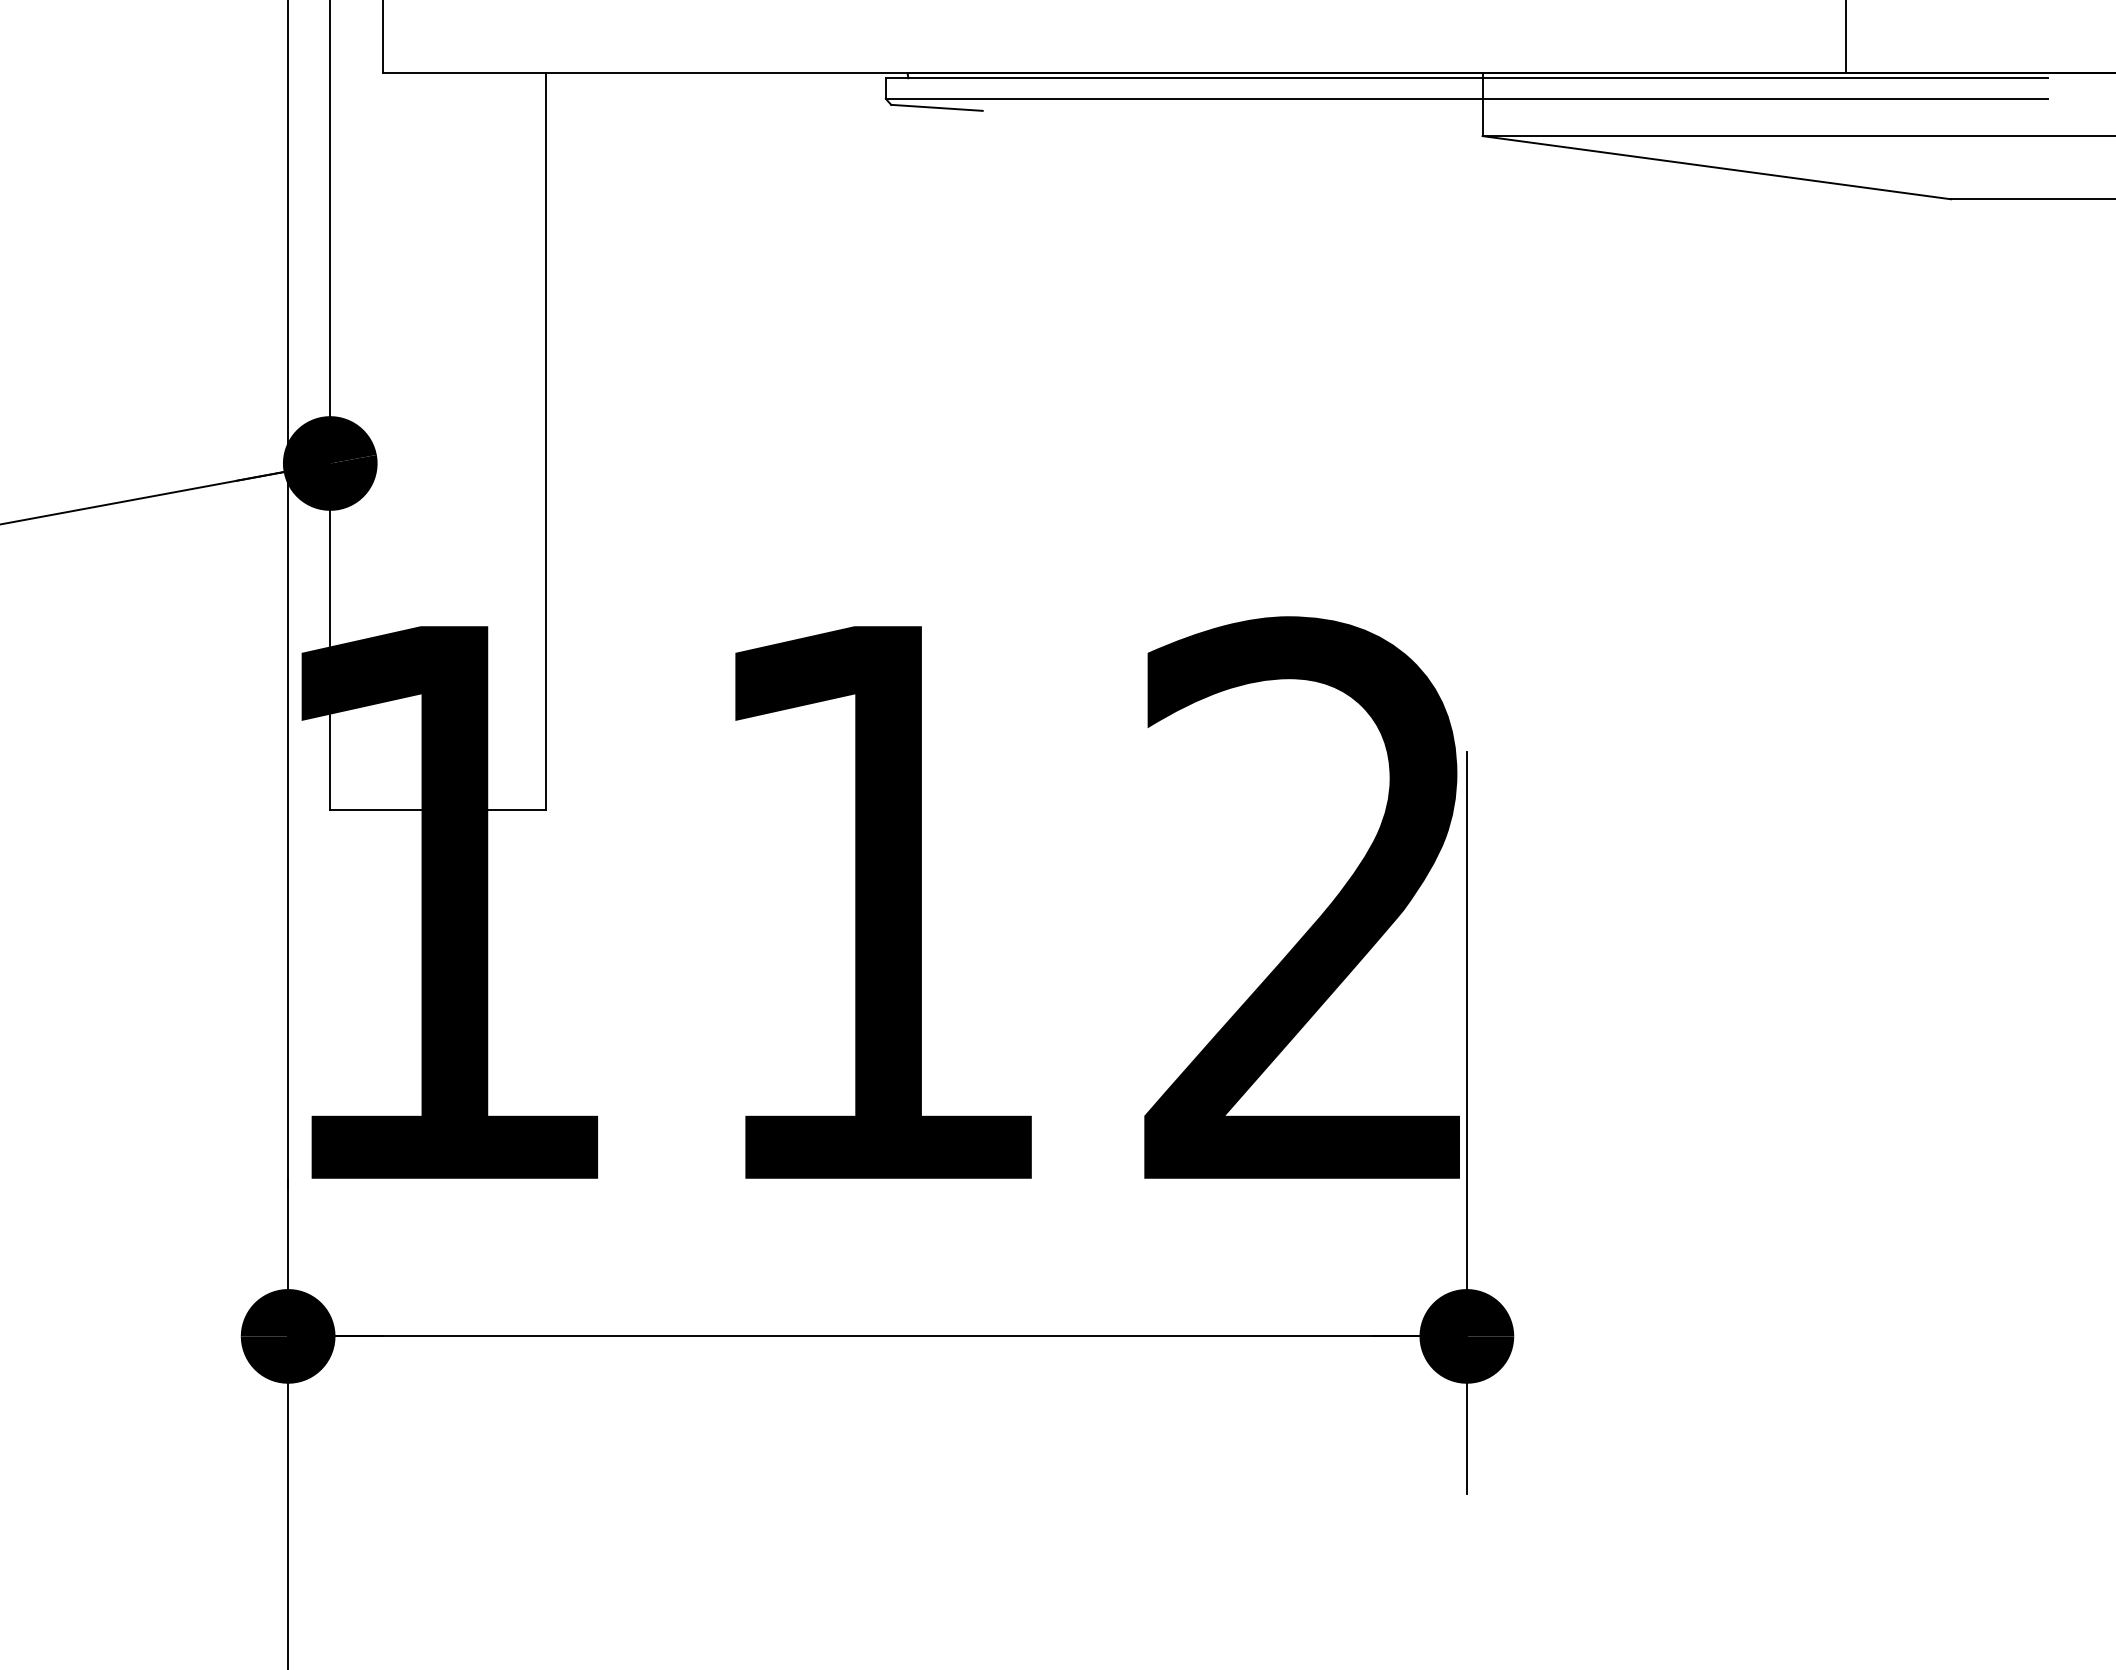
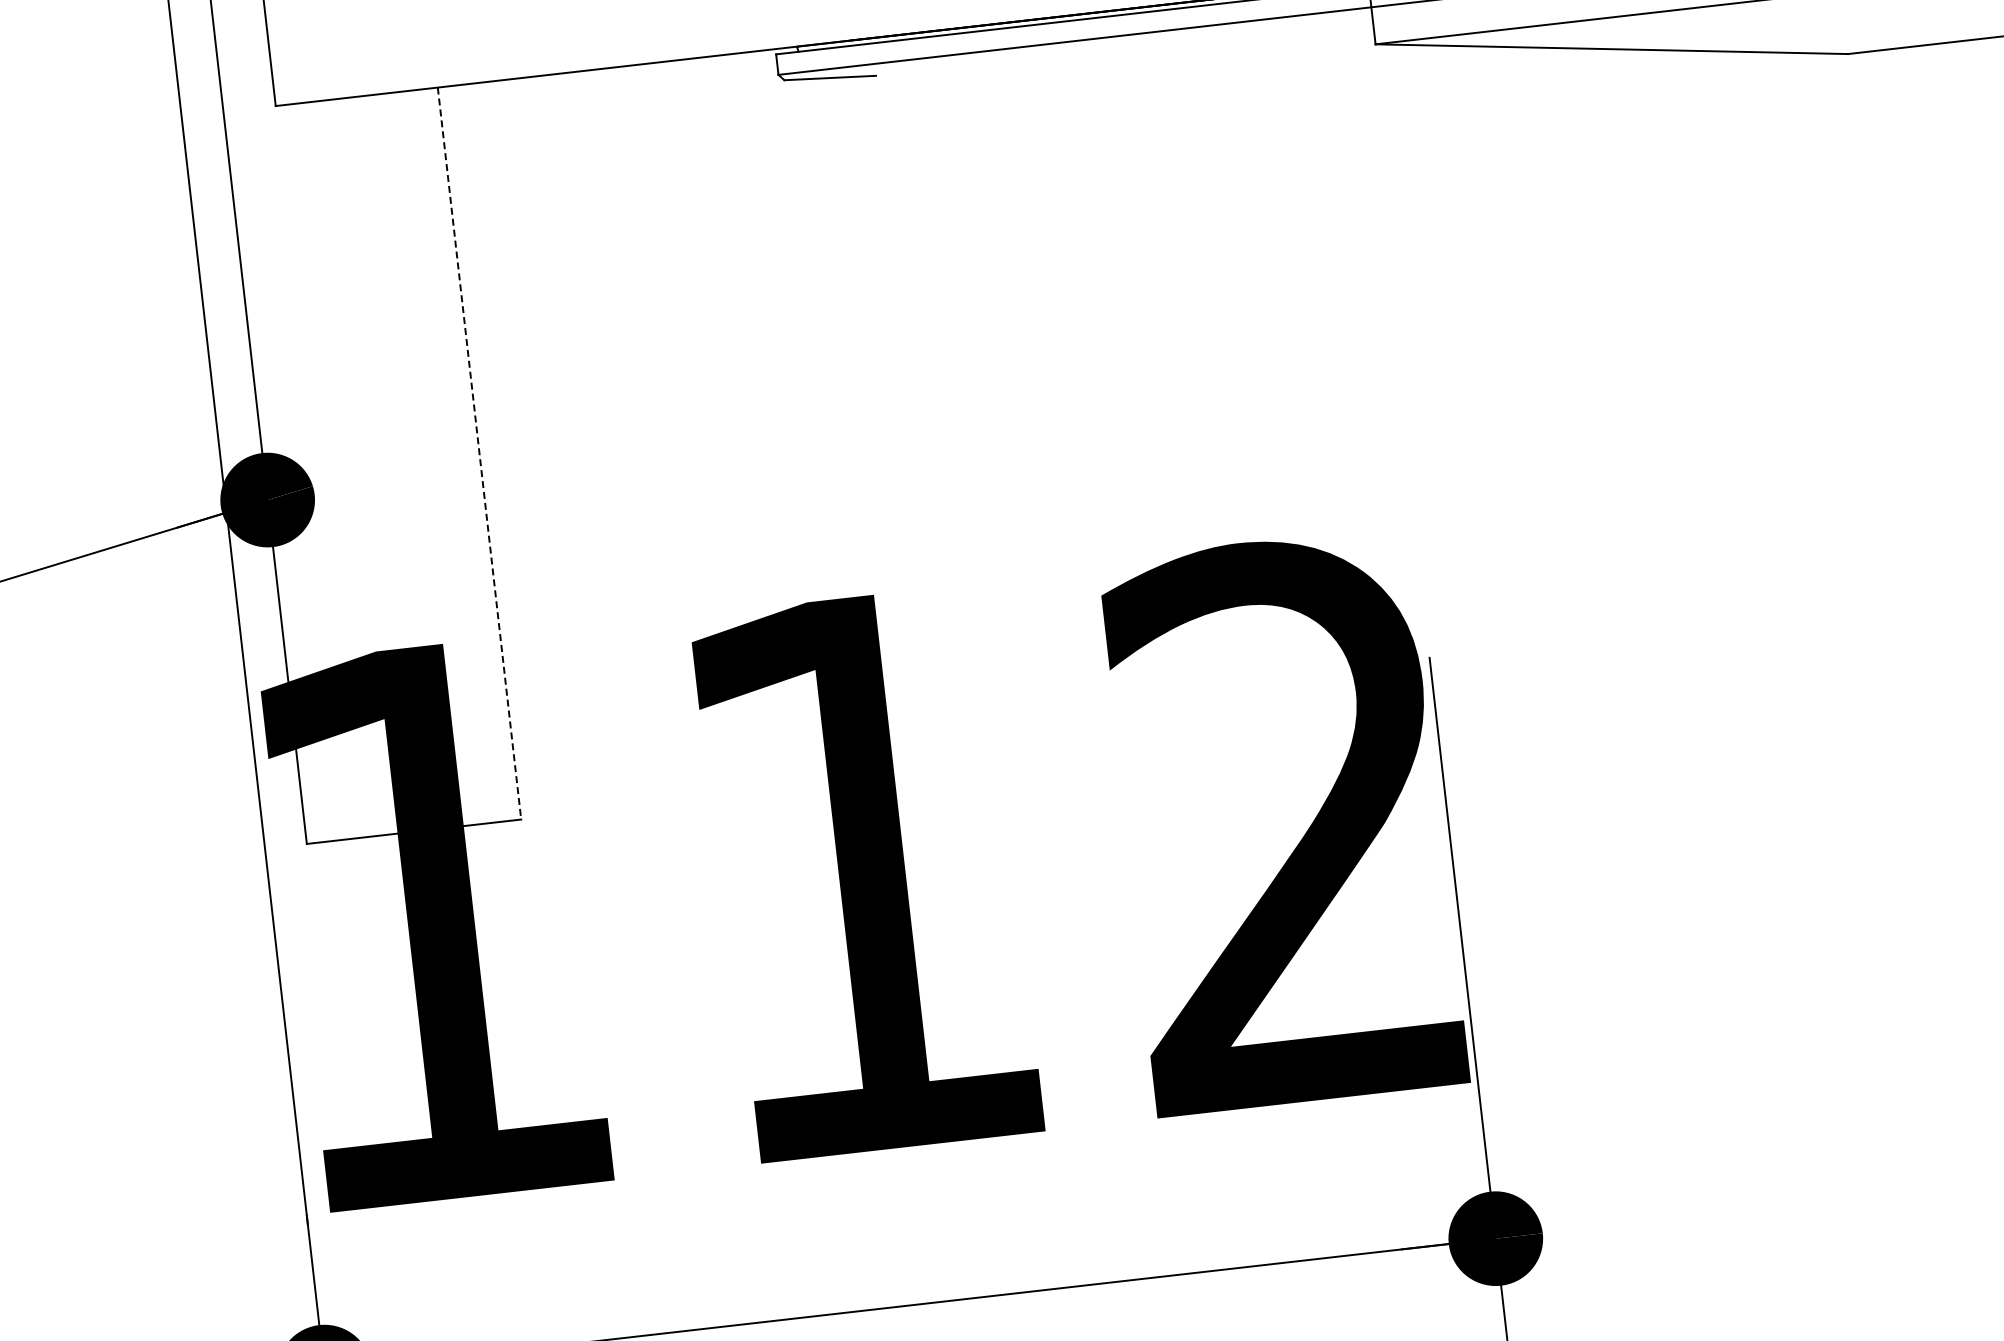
line: (546, 441) -> (480, 453), solid -> dashed

